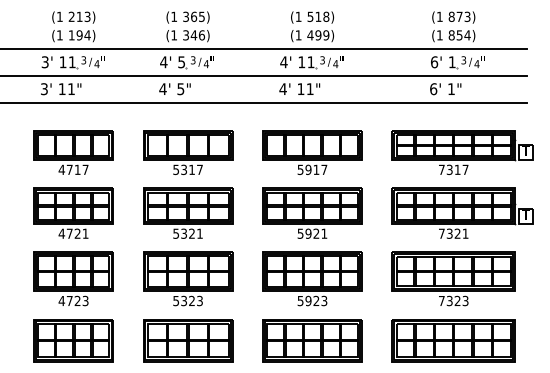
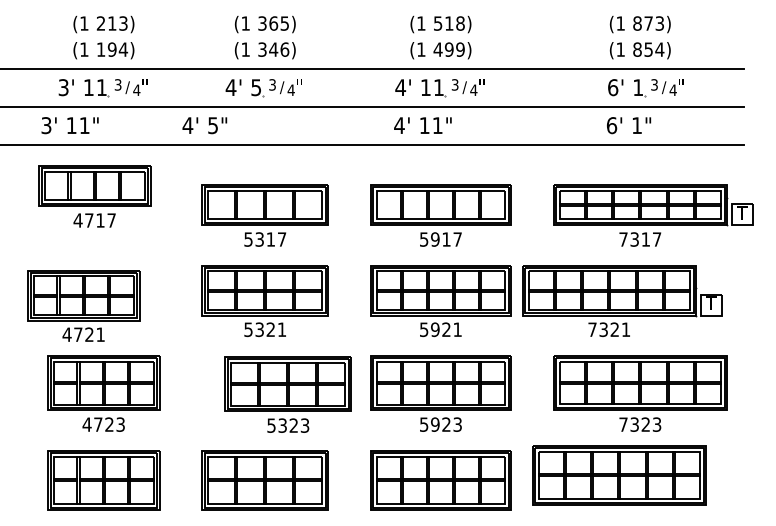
text: (60, 89) -> (69, 125), moved
text: (174, 89) -> (204, 125), moved
part: (73, 152) -> (94, 196), moved
part: (73, 213) -> (83, 305), moved
part: (463, 213) -> (622, 300), moved
part: (187, 278) -> (287, 394), moved
part: (453, 340) -> (619, 475), moved

